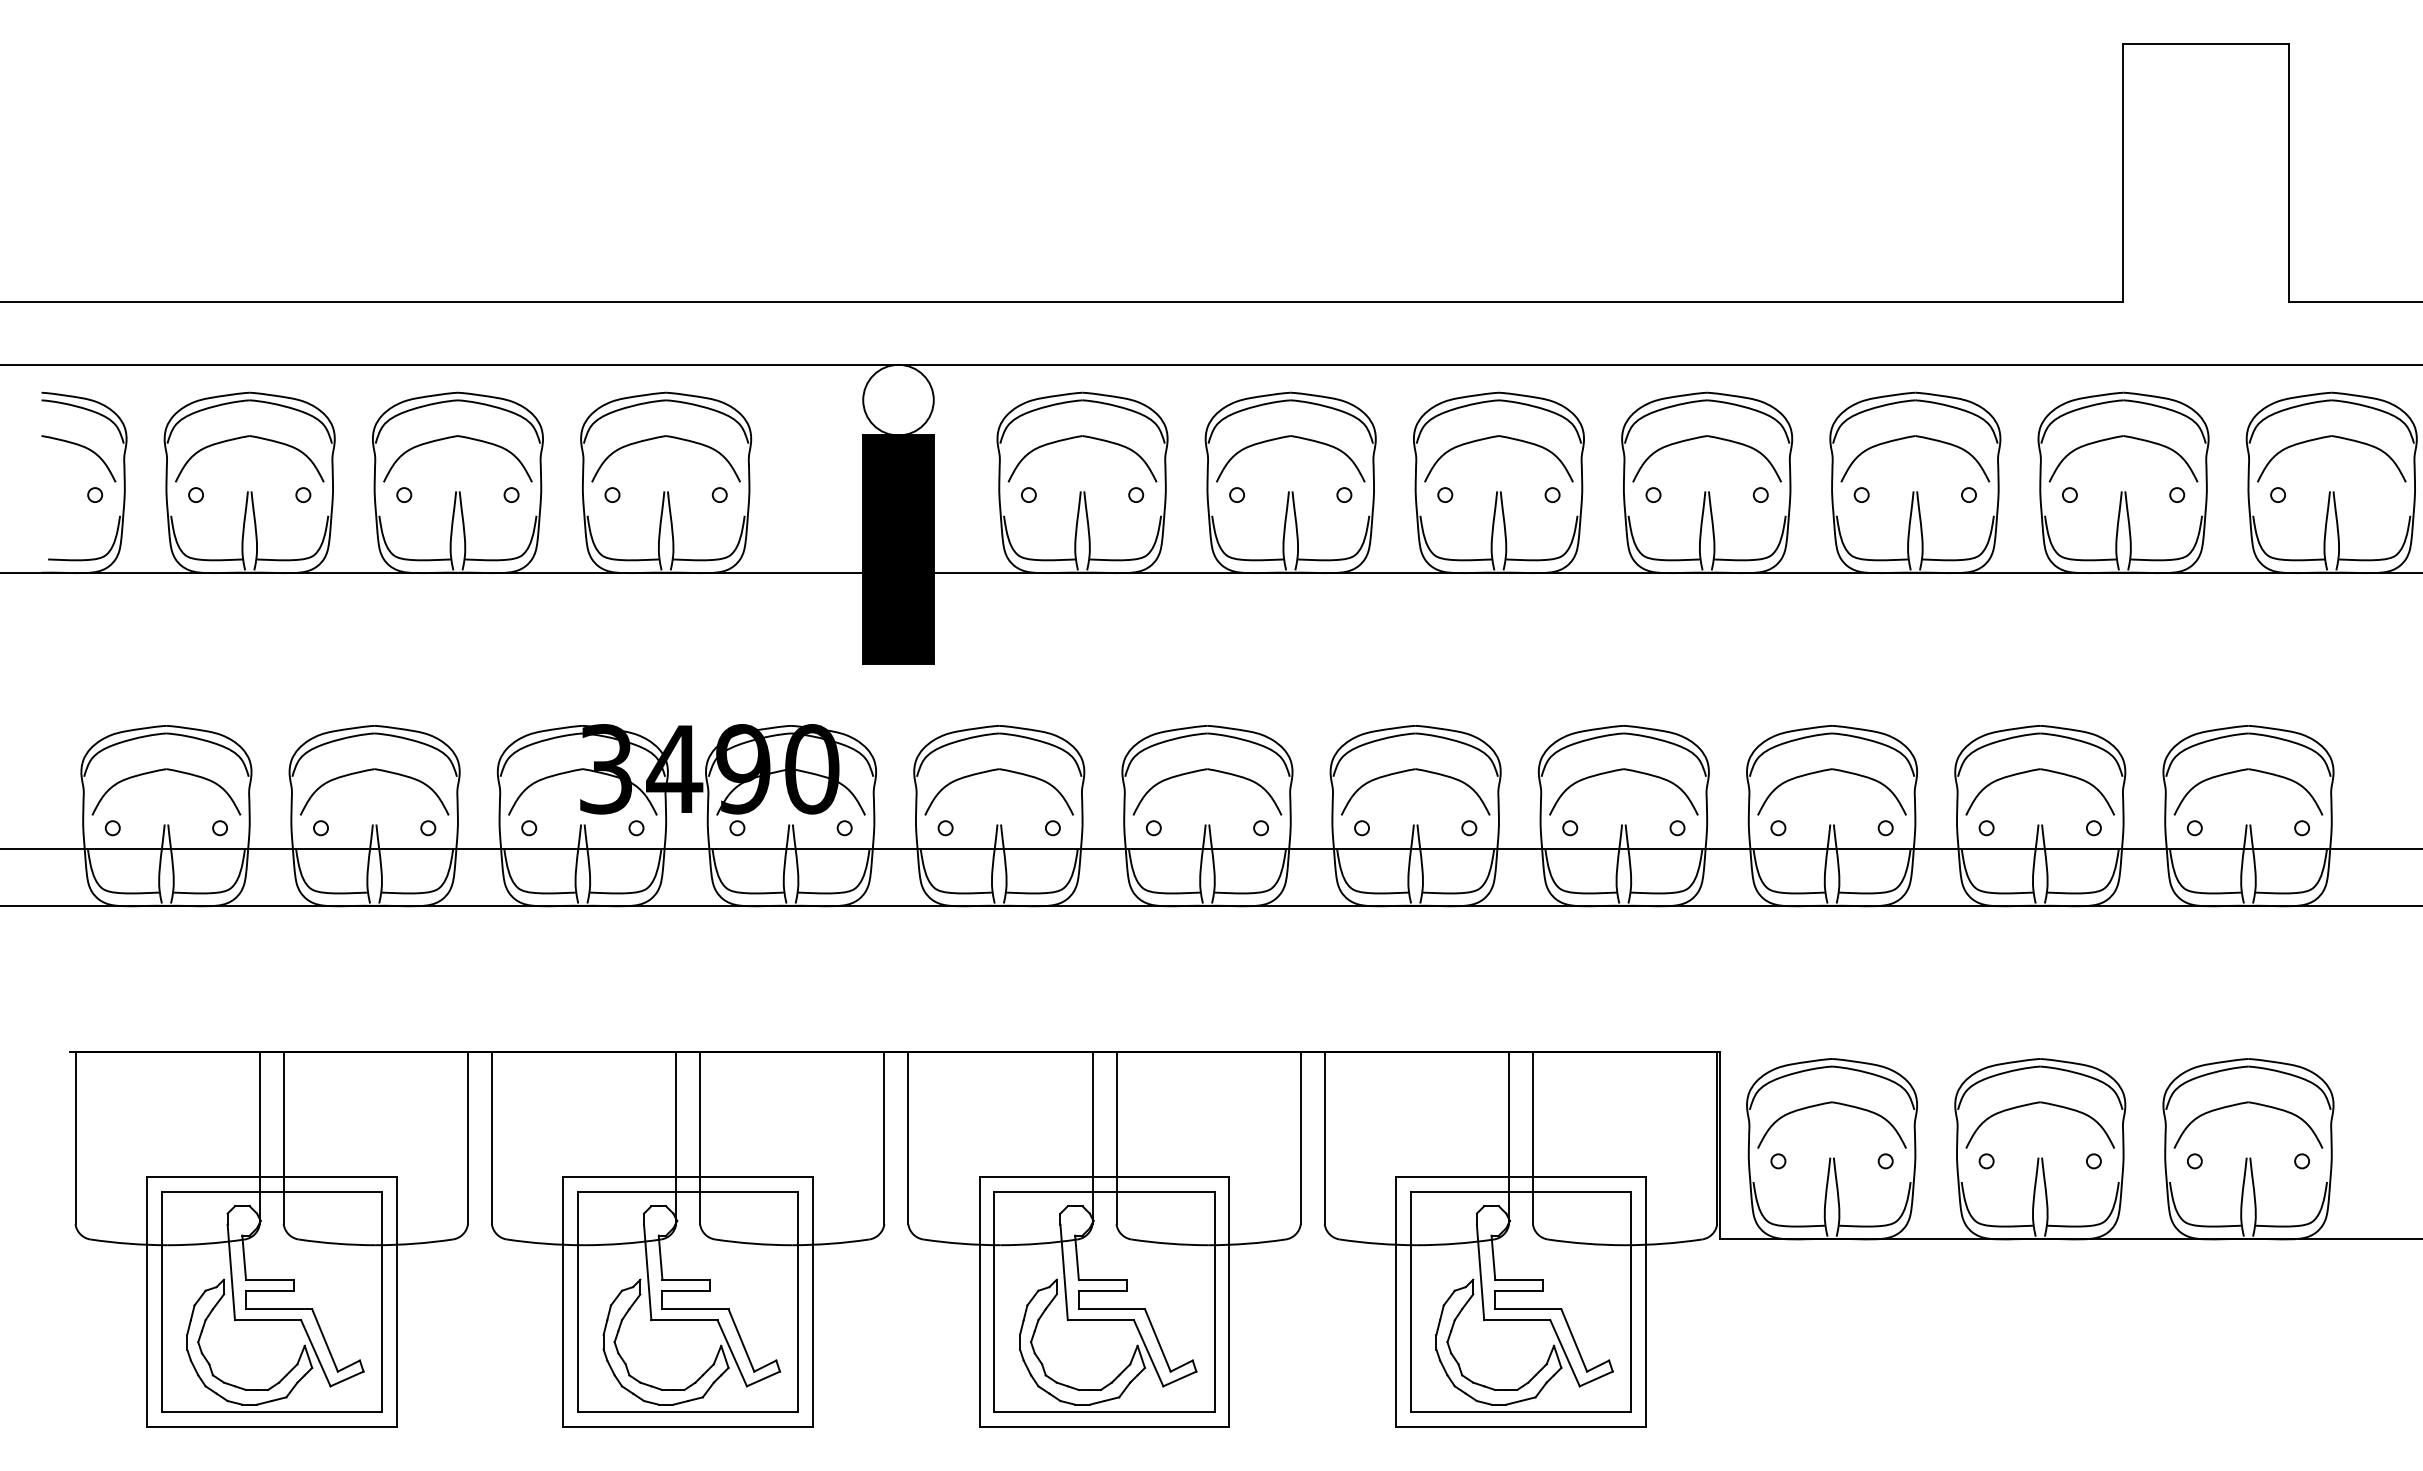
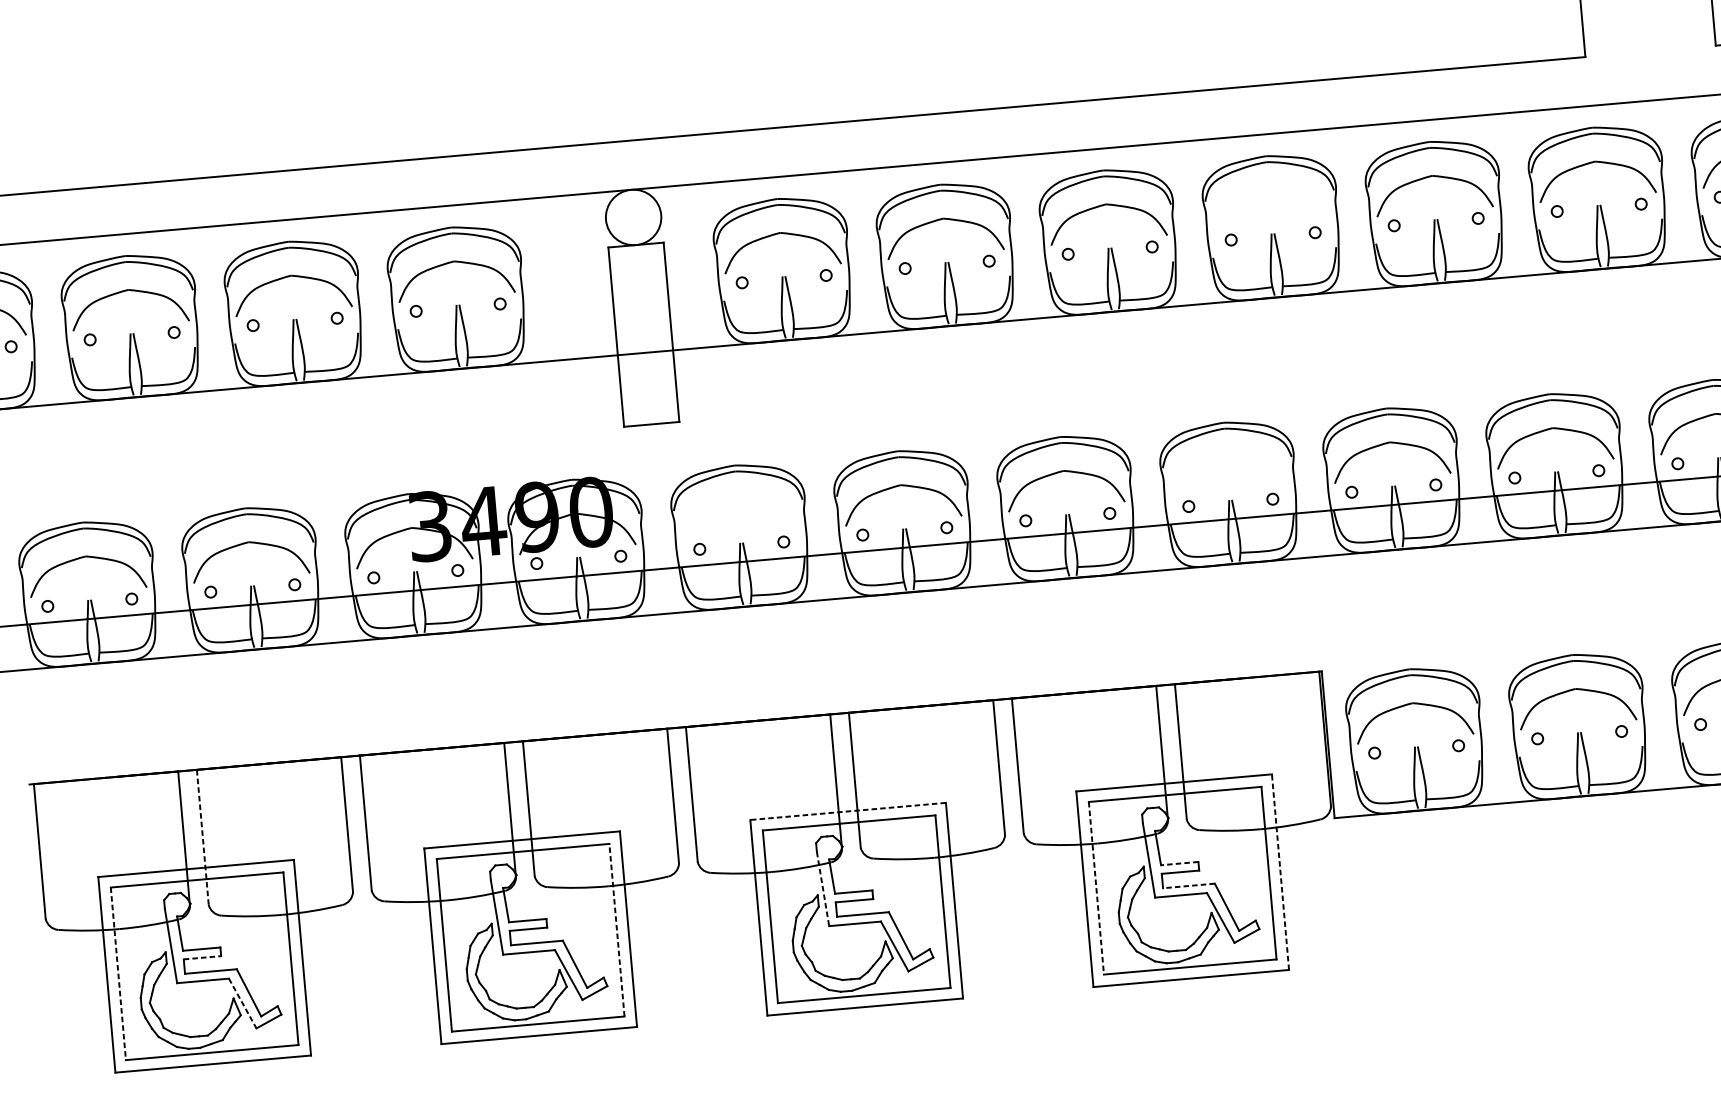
part: (1700, 438) -> (1264, 192), removed
fill: (898, 549) -> (643, 334), removed
part: (992, 771) -> (732, 501), removed
part: (1617, 771) -> (1221, 458), removed
line: (283, 1137) -> (202, 836), solid -> dashed
line: (1104, 1176) -> (848, 811), solid -> dashed
line: (1064, 1272) -> (823, 889), solid -> dashed
line: (1519, 1279) -> (1180, 863), solid -> dashed
line: (269, 1290) -> (202, 957), solid -> dashed
line: (798, 1301) -> (617, 929), solid -> dashed
line: (1645, 1301) -> (1280, 871), solid -> dashed
line: (161, 1302) -> (118, 974), solid -> dashed
line: (1410, 1302) -> (1096, 888), solid -> dashed
line: (1527, 1309) -> (1188, 886), solid -> dashed
line: (316, 1353) -> (243, 1003), solid -> dashed

